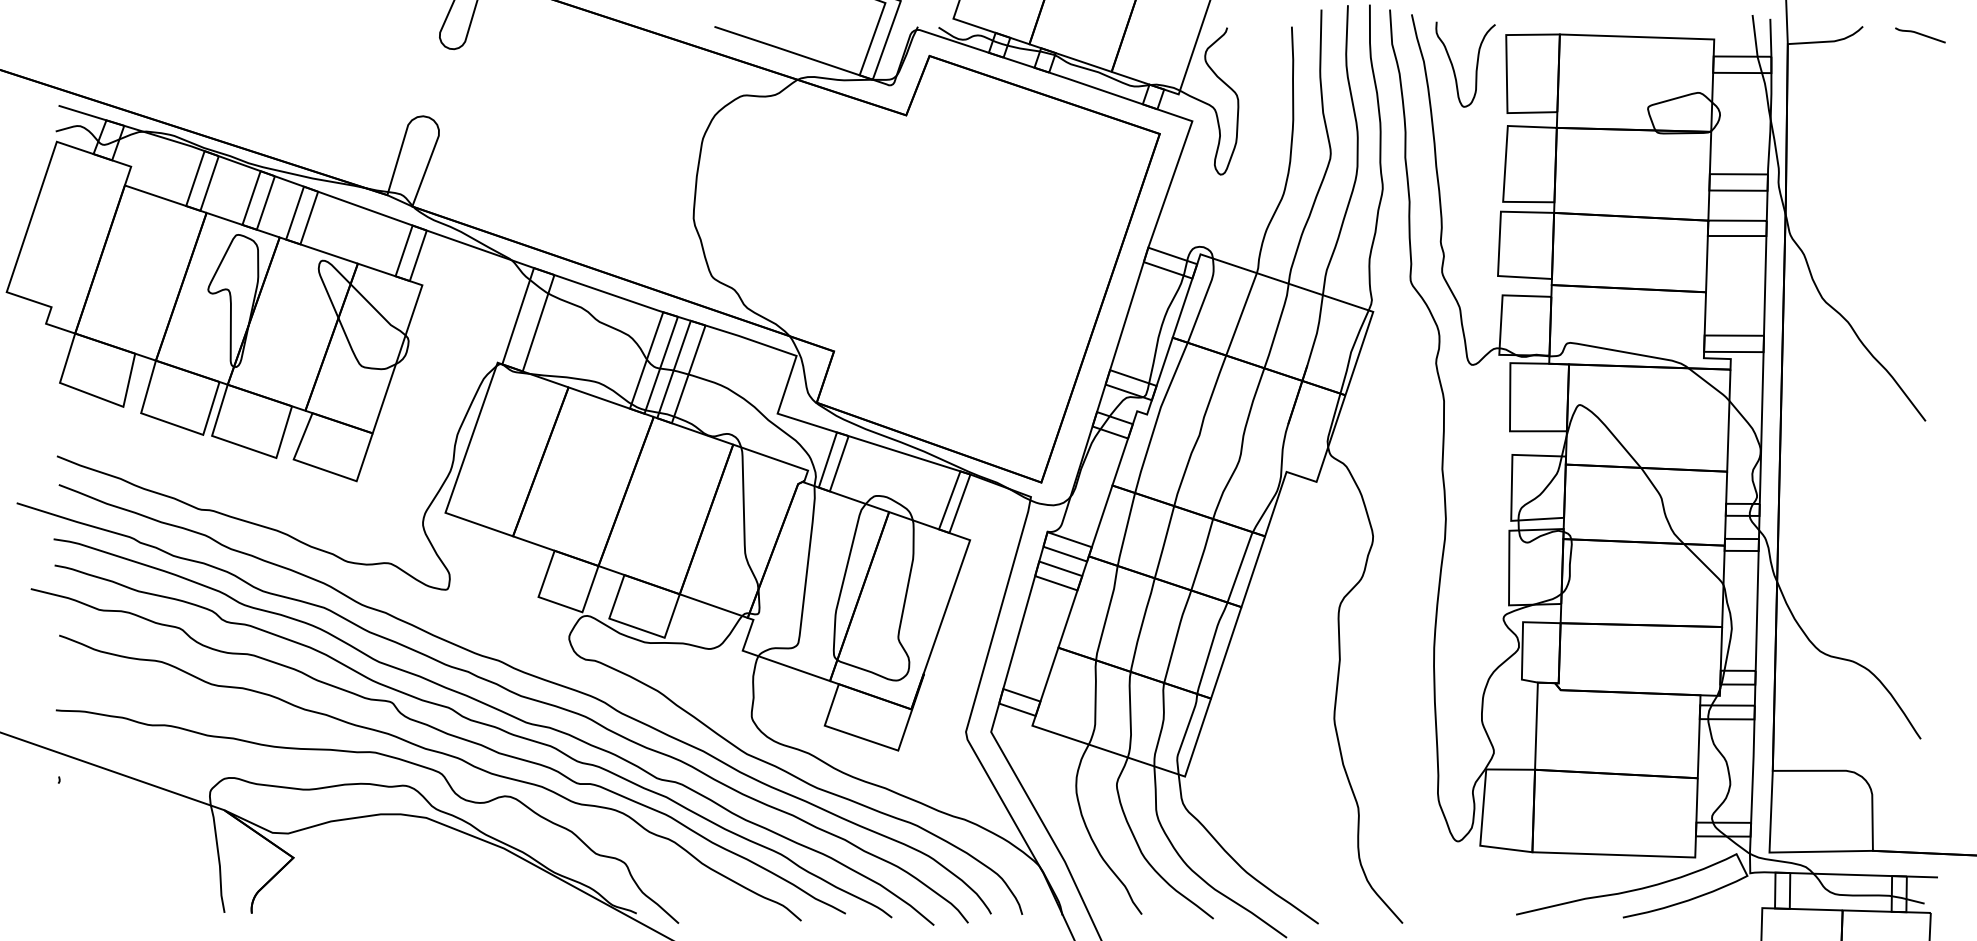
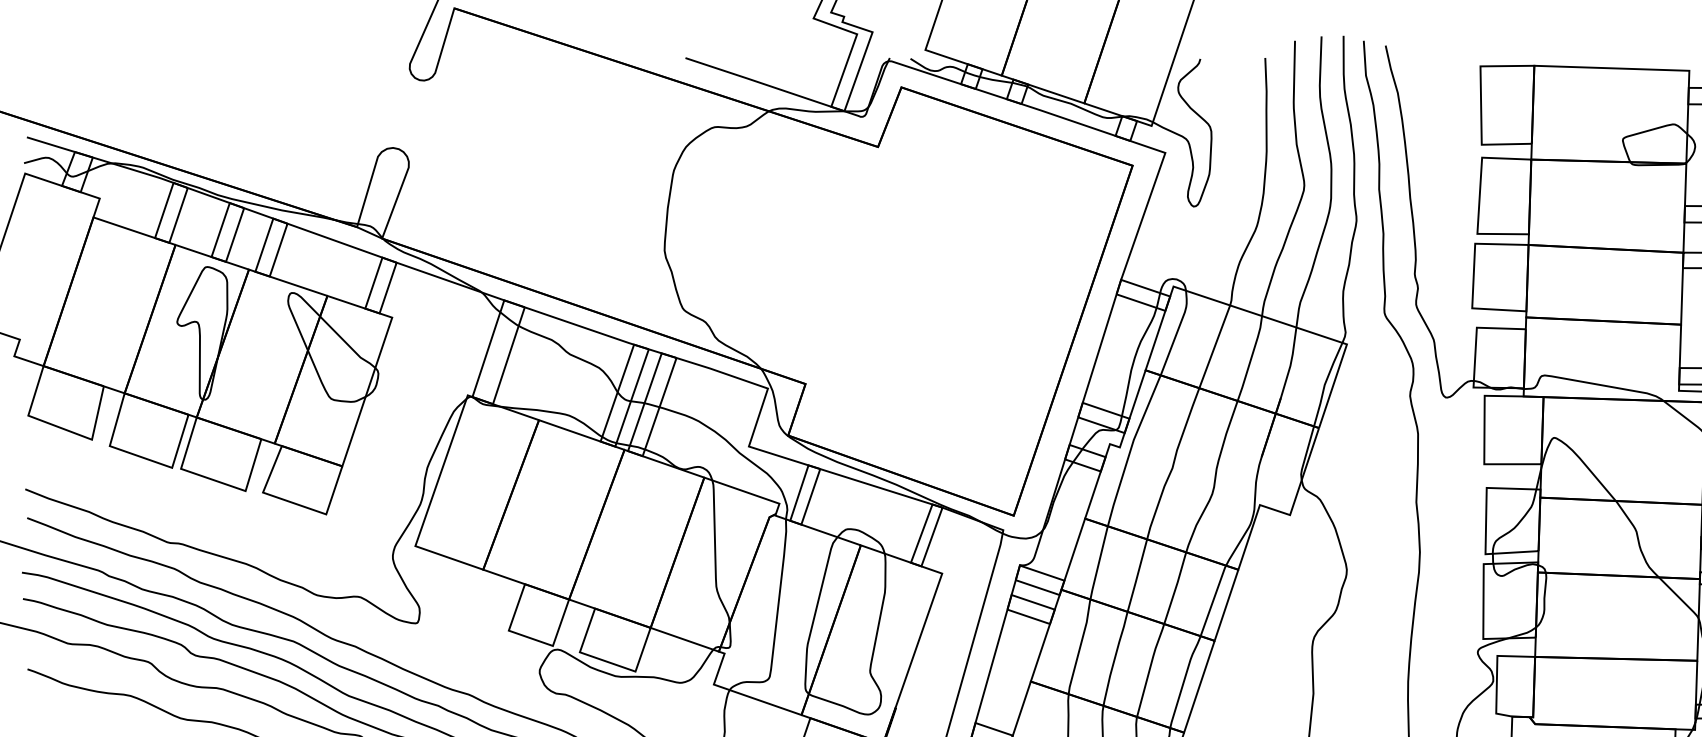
curve: (1476, 64) -> (1450, 95), removed

